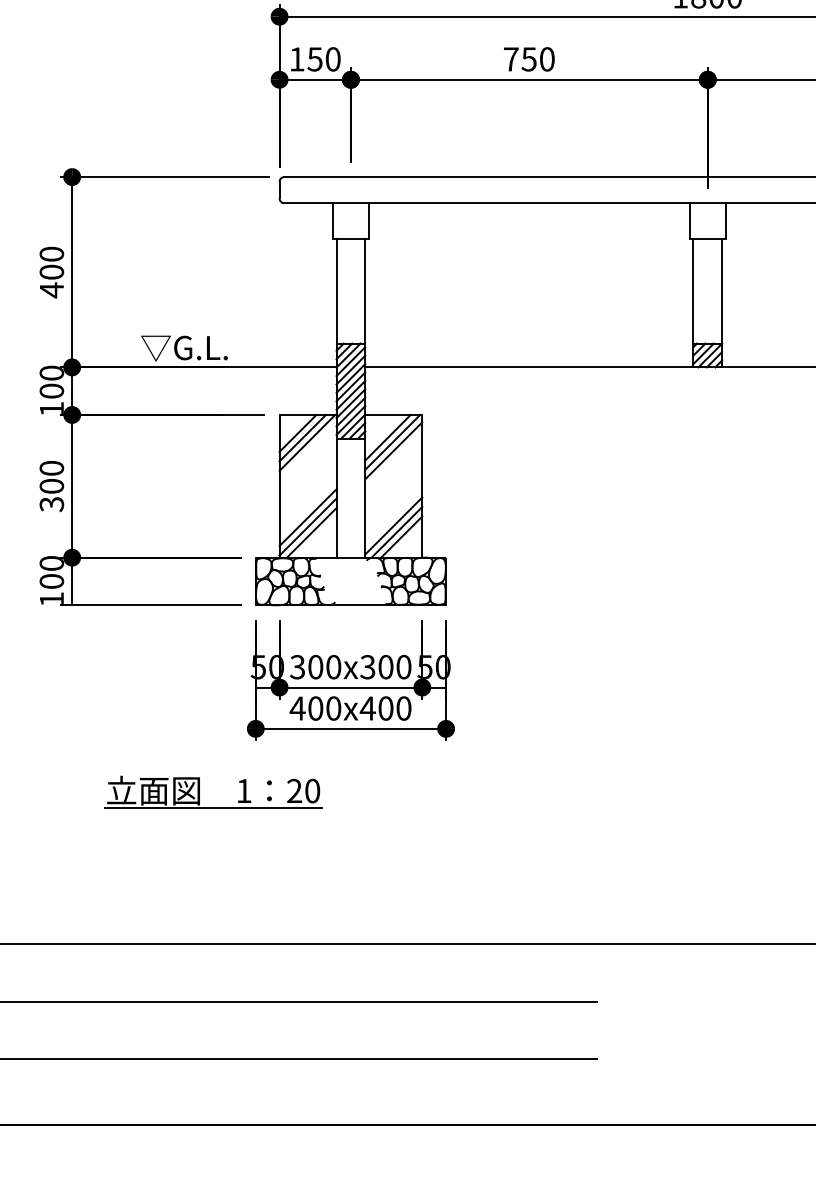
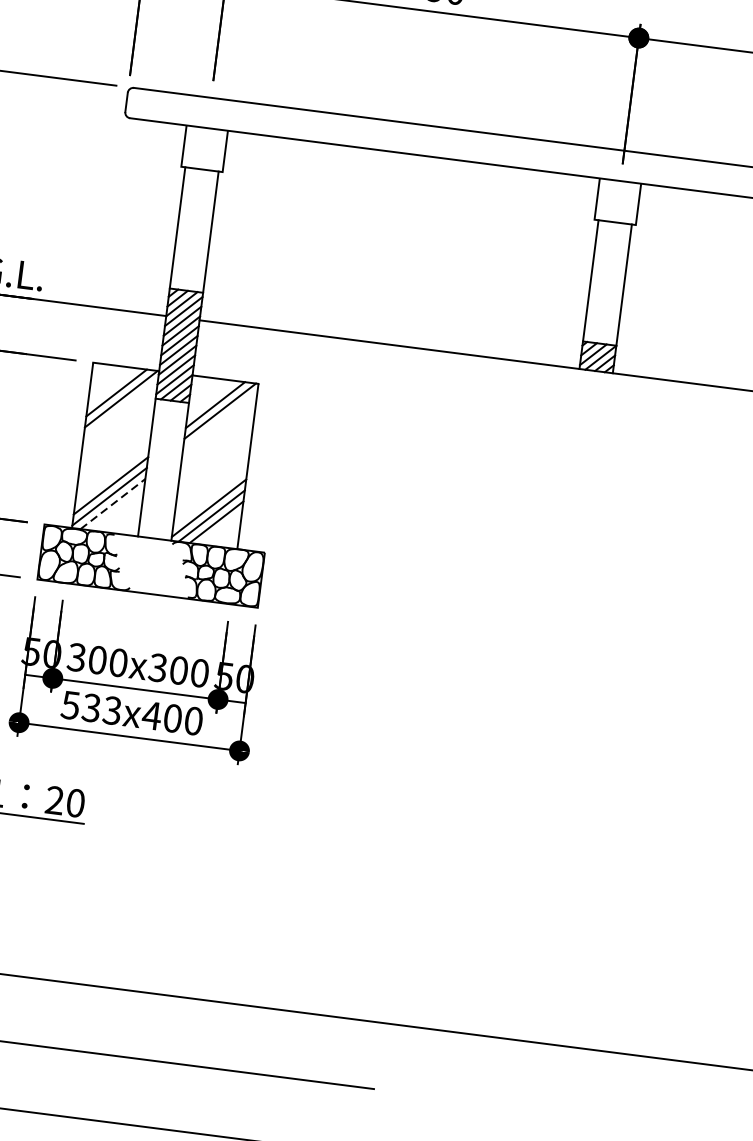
line: (297, 432) -> (111, 385), removed
line: (393, 450) -> (219, 420), removed
line: (312, 532) -> (113, 503), solid -> dashed
text: (315, 708) -> (91, 707), 400x400 -> 533x400

